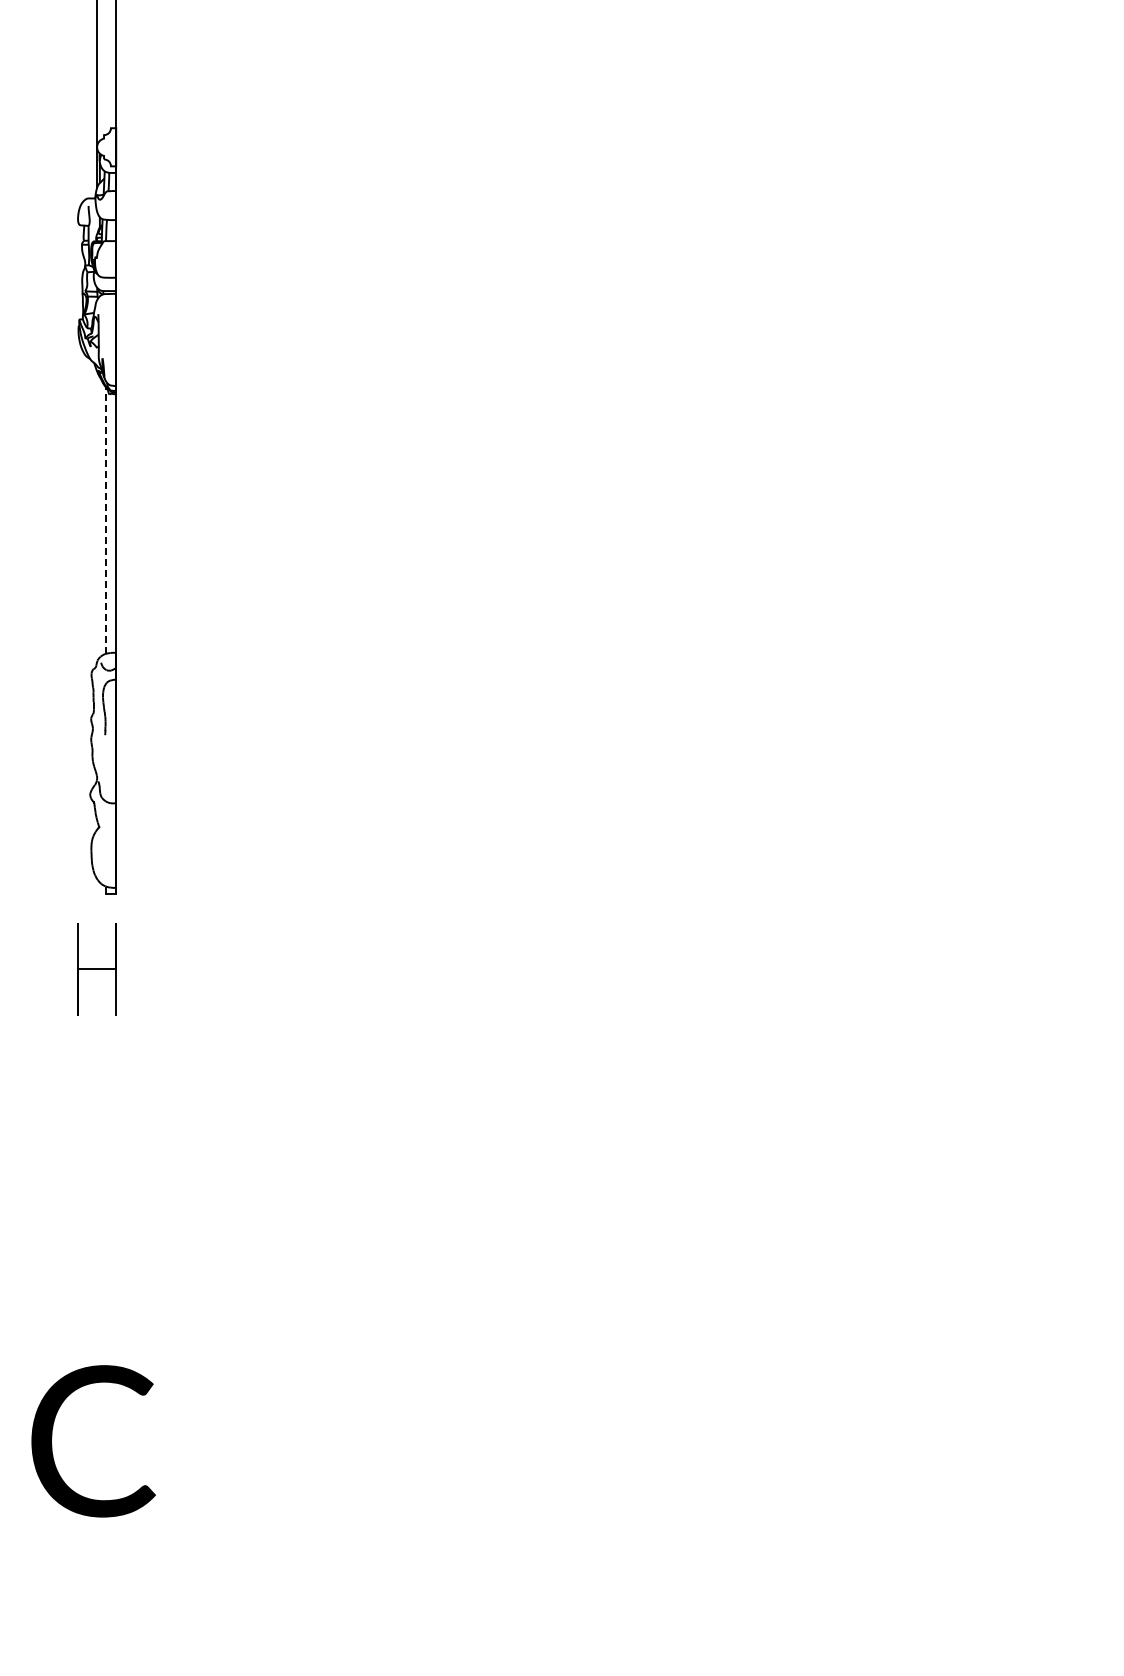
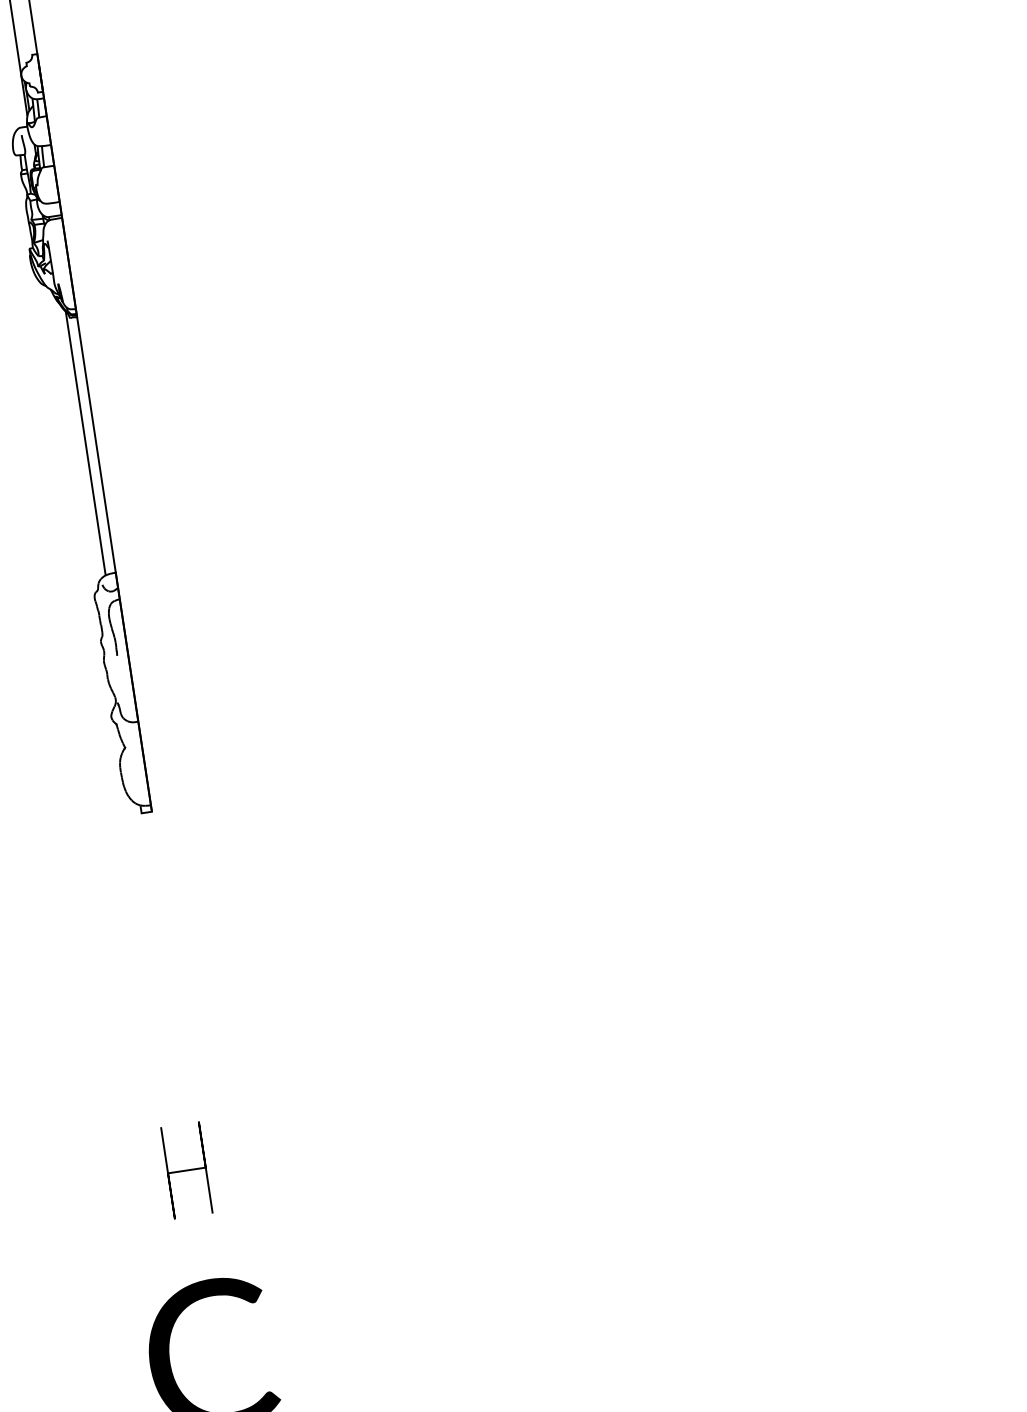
line: (105, 519) -> (85, 442), dashed -> solid
curve: (96, 969) -> (186, 1170), moved

